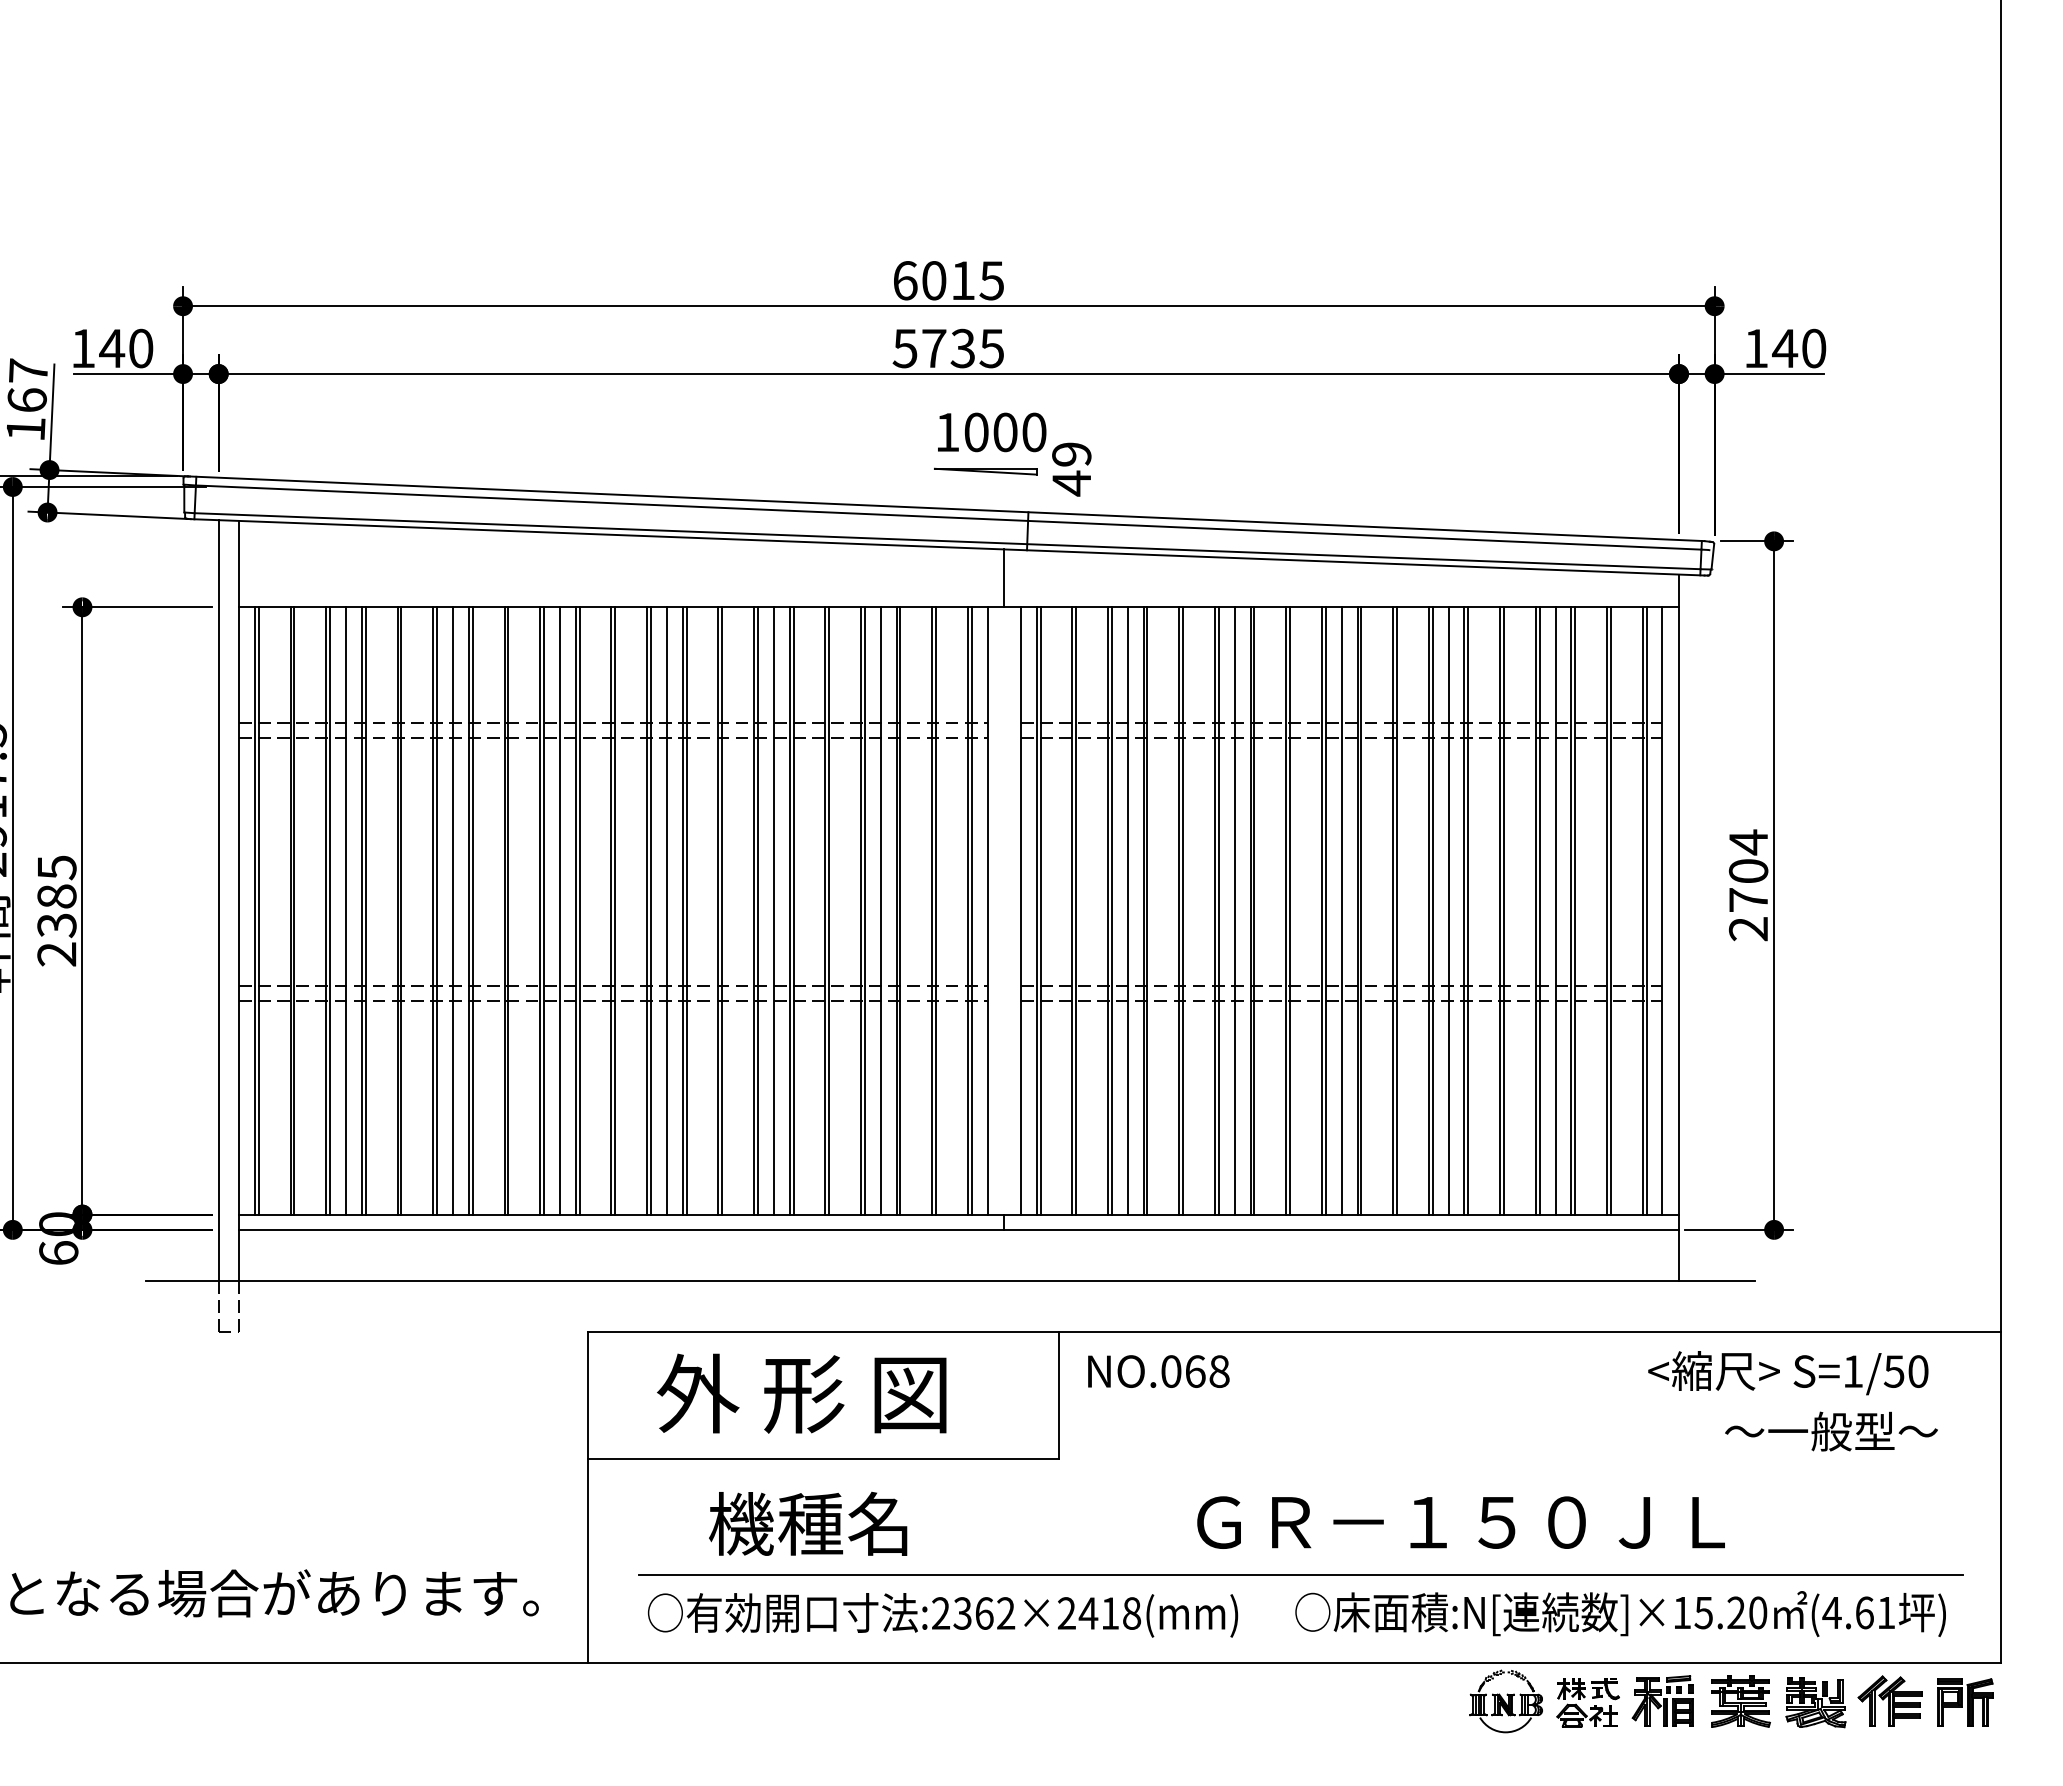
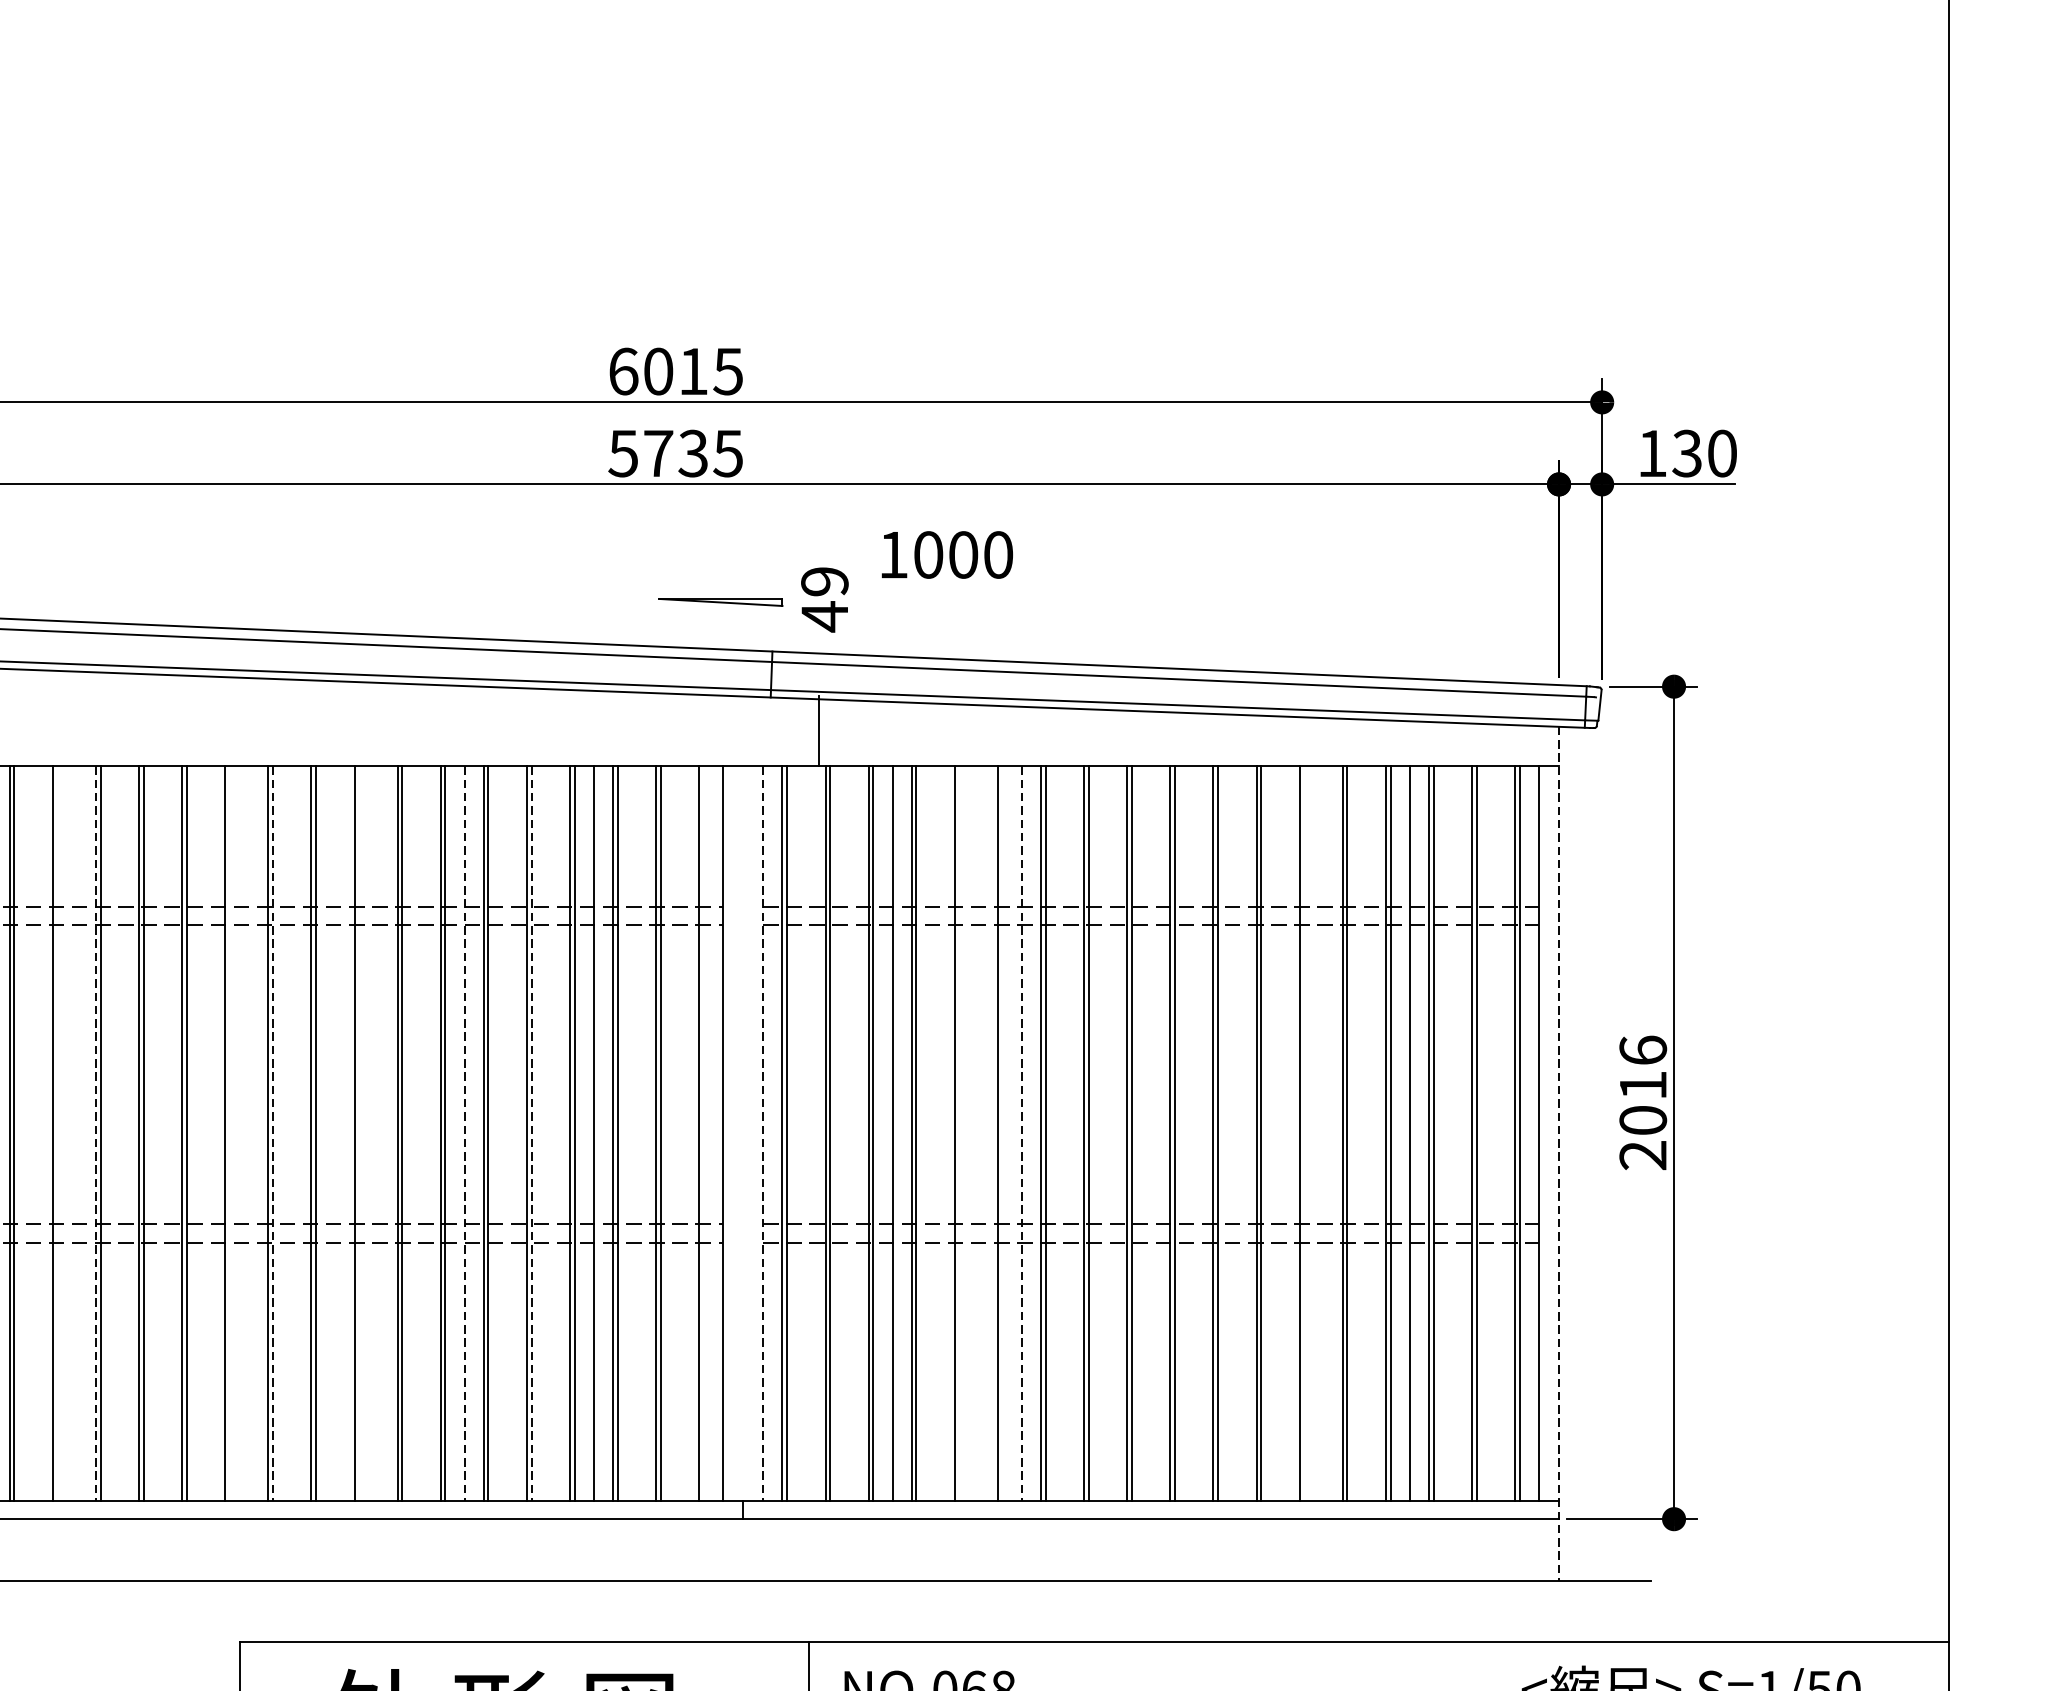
text: (1785, 348) -> (1687, 453), 140 -> 130
text: (992, 432) -> (947, 555), moved
line: (1004, 578) -> (819, 731), moved
text: (1748, 870) -> (1643, 1084), 2704 -> 2016
line: (437, 910) -> (57, 1133), removed
line: (452, 910) -> (76, 1133), removed
line: (468, 910) -> (95, 1133), solid -> dashed
line: (559, 910) -> (205, 1133), removed
line: (579, 910) -> (229, 1133), removed
line: (615, 910) -> (273, 1133), solid -> dashed
line: (666, 910) -> (334, 1133), removed
line: (686, 910) -> (359, 1133), removed
line: (773, 910) -> (464, 1133), solid -> dashed
line: (829, 910) -> (531, 1133), solid -> dashed
line: (971, 910) -> (703, 1133), removed
line: (1020, 910) -> (762, 1133), solid -> dashed
line: (1183, 910) -> (959, 1133), removed
line: (1218, 910) -> (1002, 1133), removed
line: (1234, 910) -> (1021, 1133), solid -> dashed
line: (1341, 910) -> (1150, 1133), removed
line: (1448, 910) -> (1280, 1133), removed
line: (1468, 910) -> (1304, 1133), removed
line: (1679, 928) -> (1559, 1154), solid -> dashed

